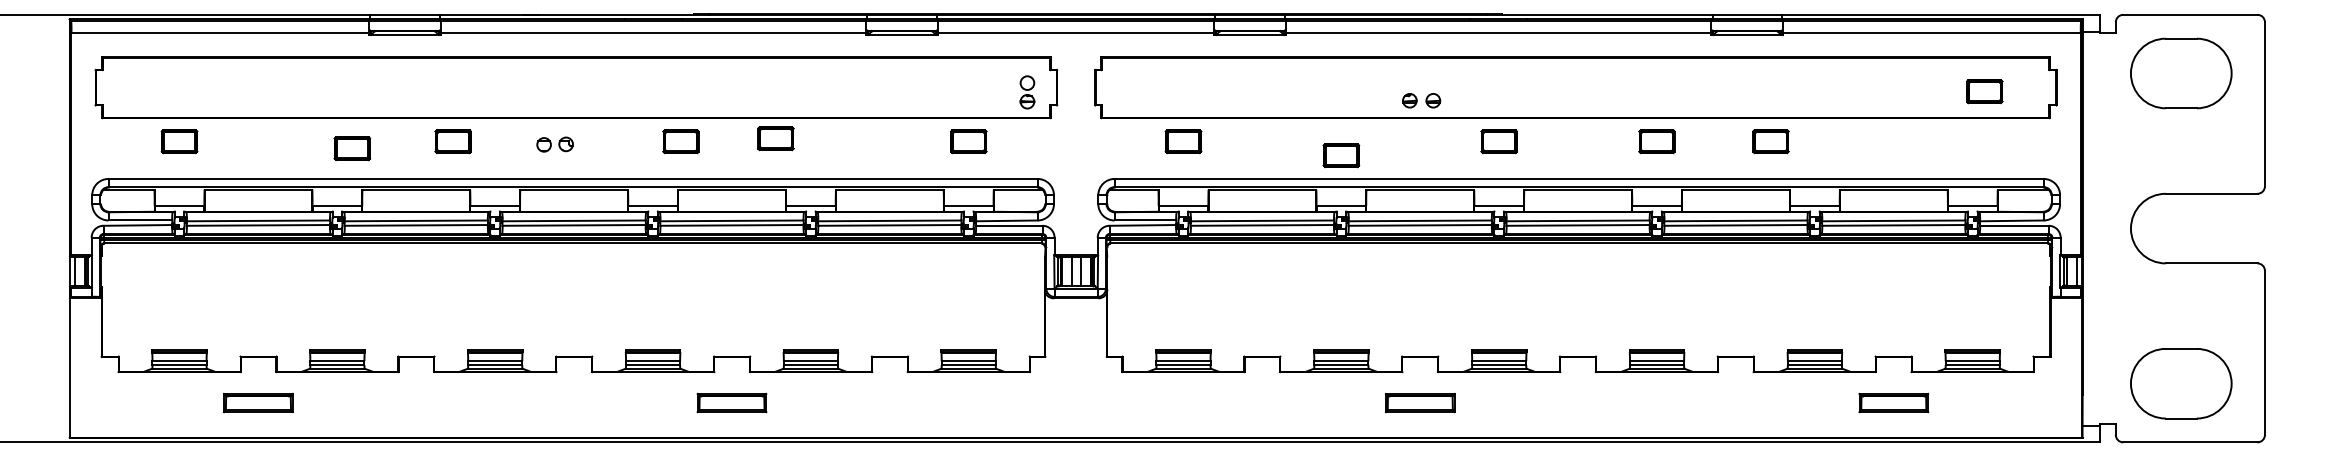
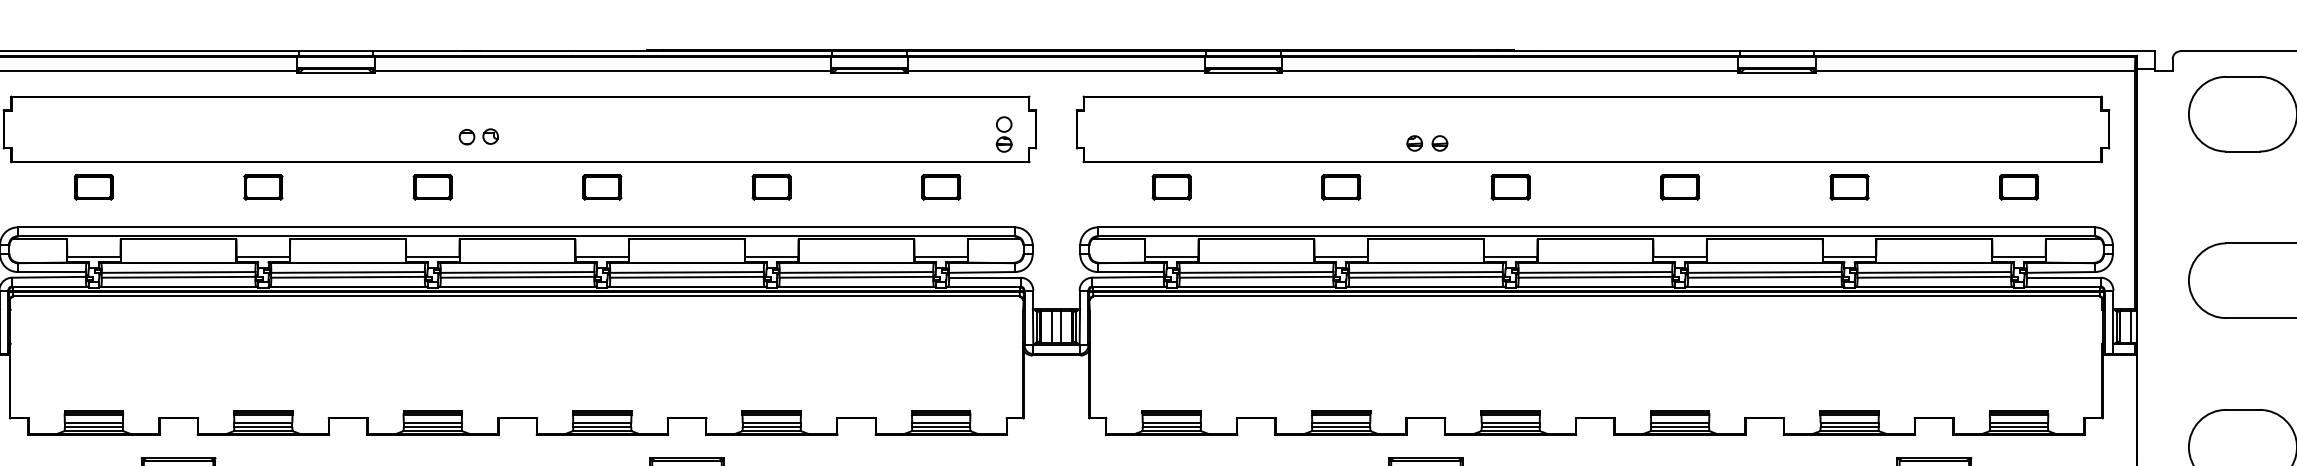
part: (1984, 91) -> (2018, 187), moved
part: (775, 138) -> (771, 187), moved
part: (452, 141) -> (432, 187), moved
part: (680, 141) -> (601, 187), moved
part: (1770, 141) -> (1849, 187), moved
part: (554, 144) -> (478, 136), moved
part: (352, 148) -> (263, 187), moved
part: (1341, 155) -> (1341, 187), moved

